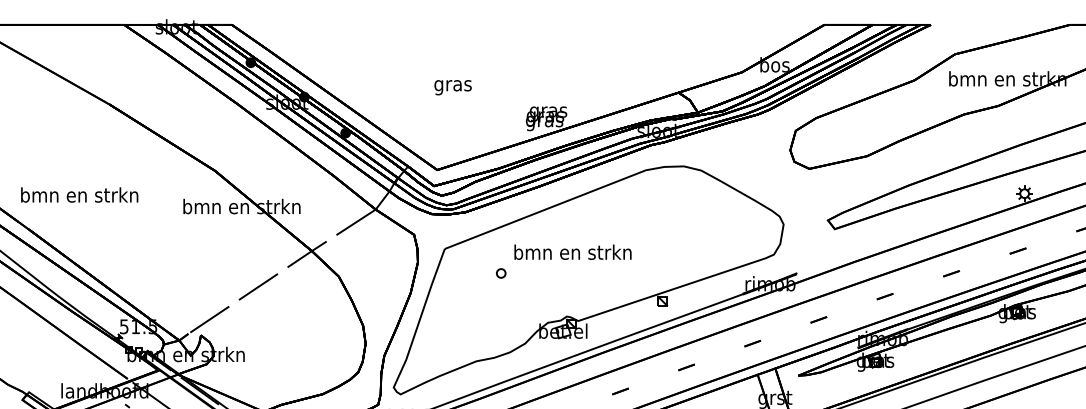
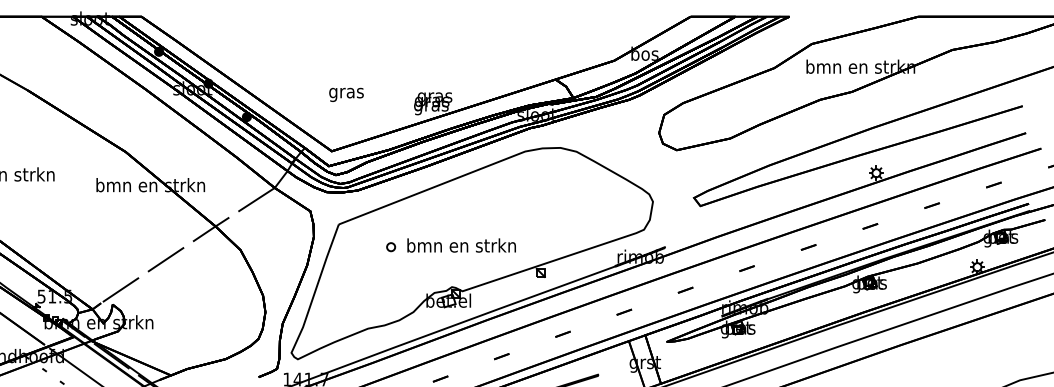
text: (453, 87) -> (346, 94), moved
text: (572, 252) -> (461, 245), moved

